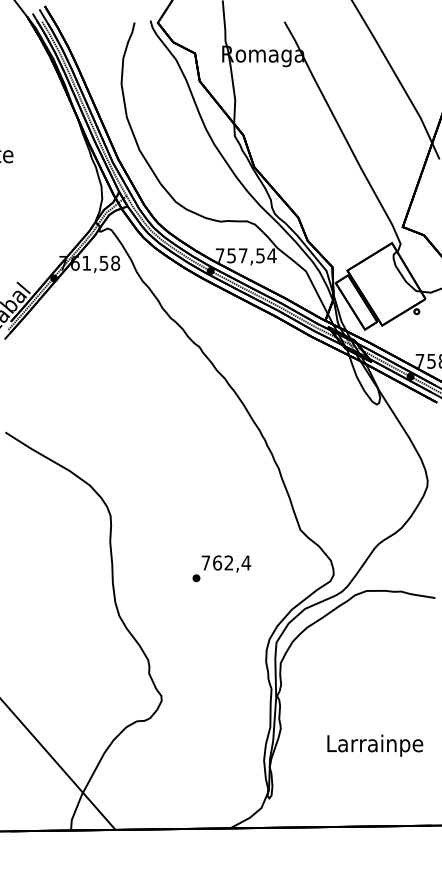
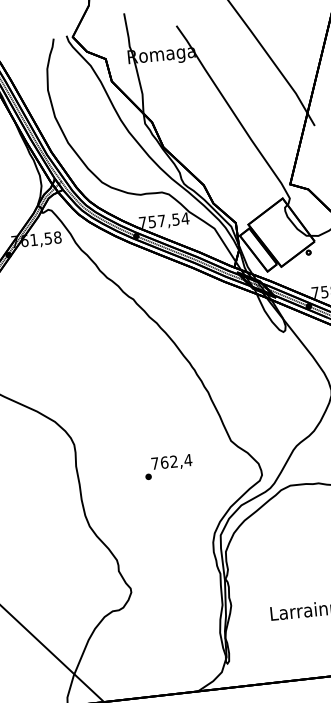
text: (221, 568) -> (168, 466), moved

